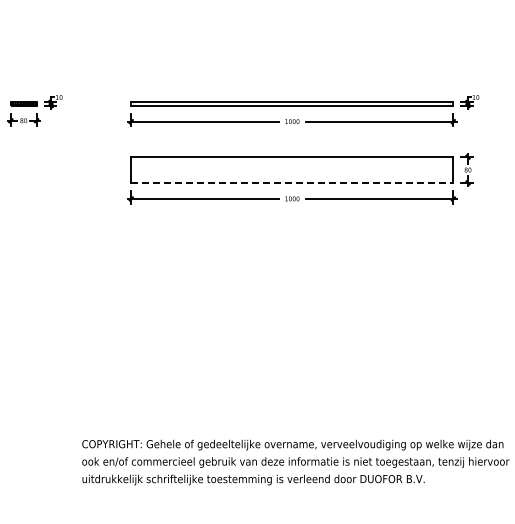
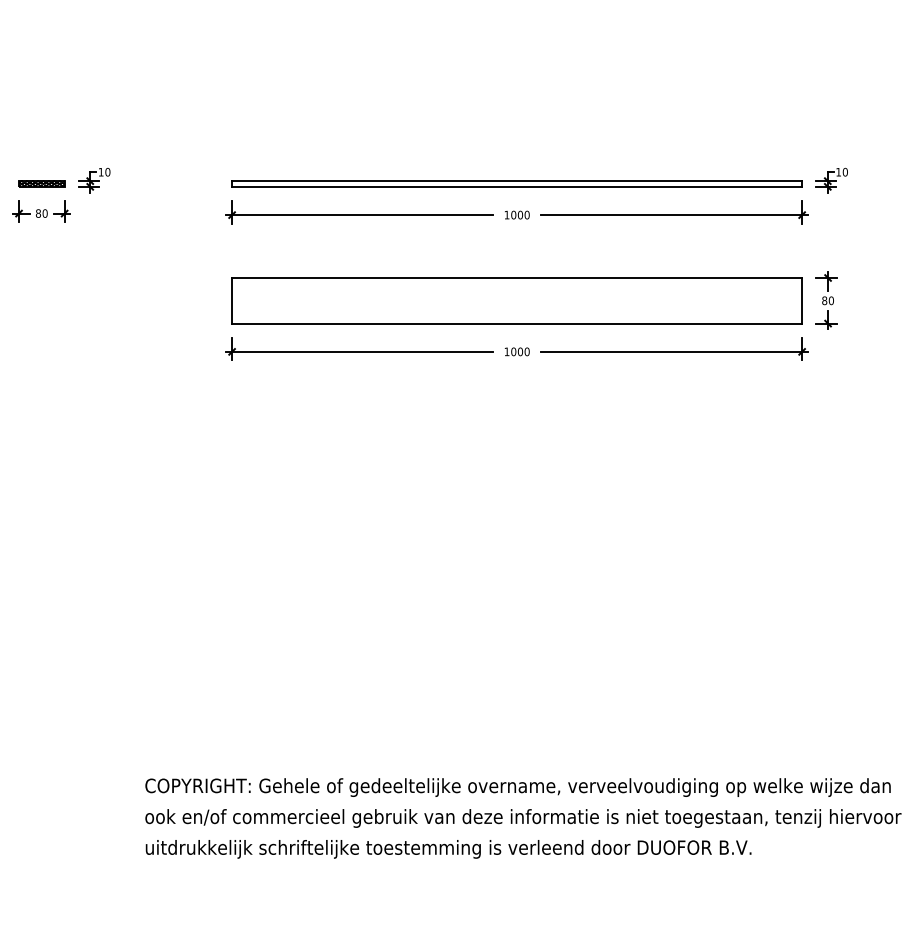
line: (292, 182) -> (517, 322), dashed -> solid

